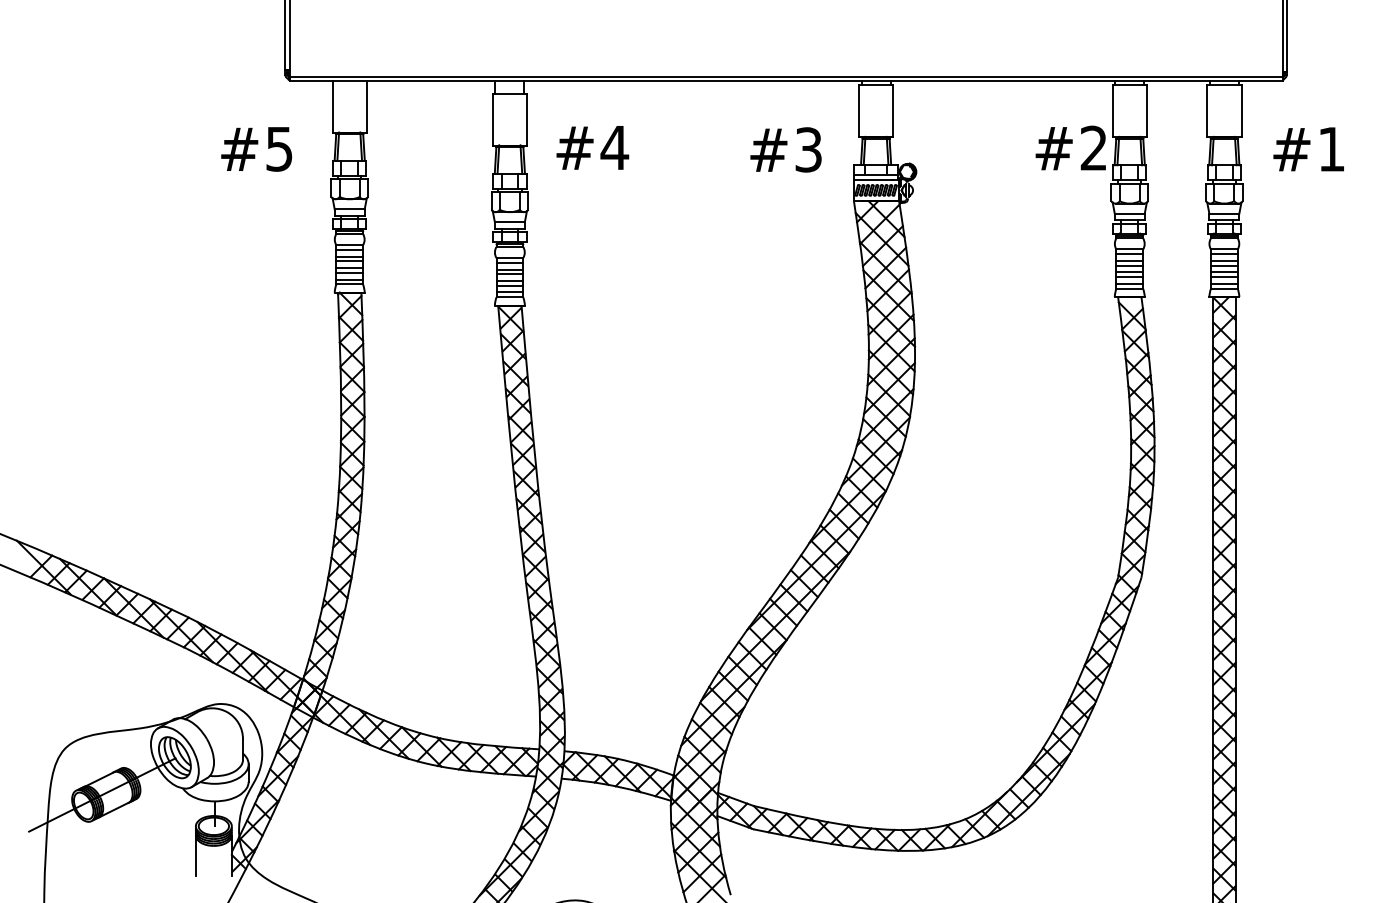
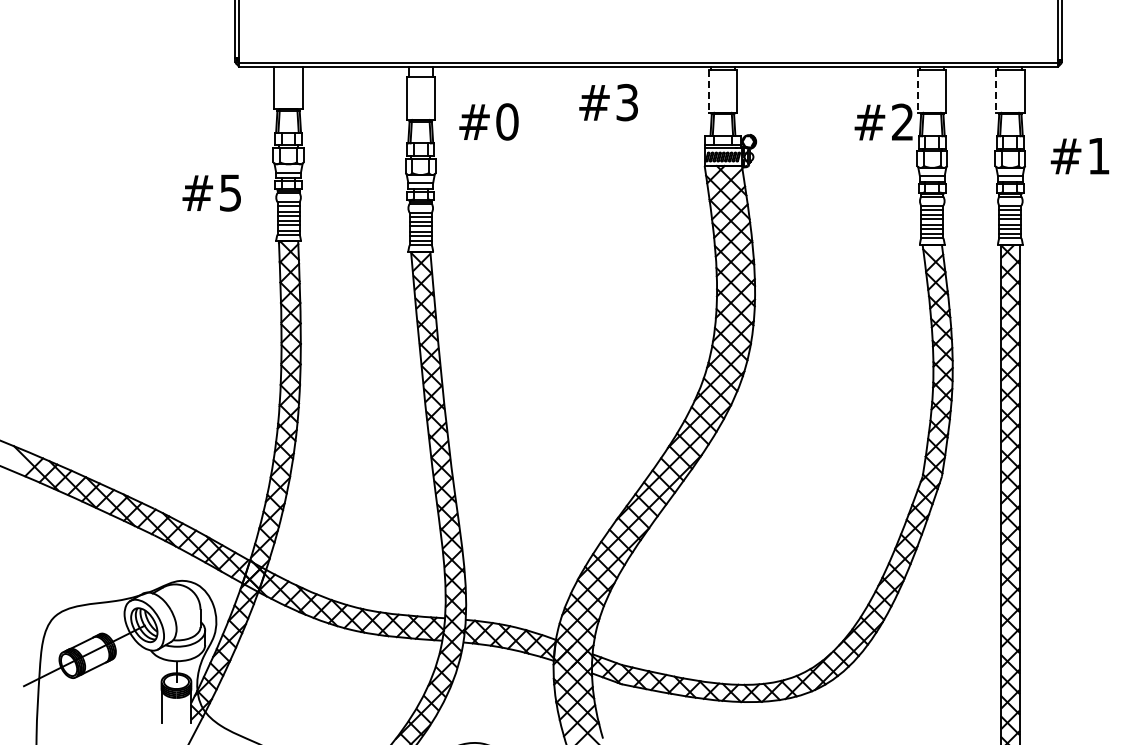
line: (858, 112) -> (708, 92), solid -> dashed
line: (1113, 112) -> (918, 92), solid -> dashed
line: (1207, 112) -> (996, 92), solid -> dashed
text: (615, 147) -> (507, 121), #4 -> #0
text: (256, 148) -> (211, 192), moved
text: (785, 149) -> (608, 102), moved
text: (1308, 149) -> (1079, 156), moved

